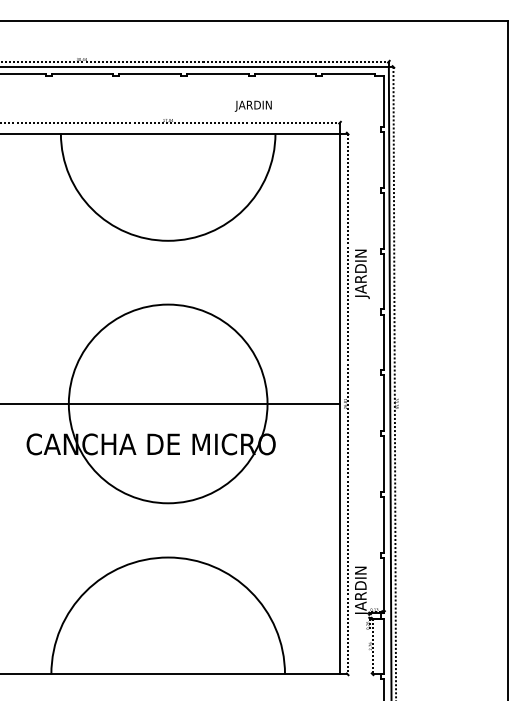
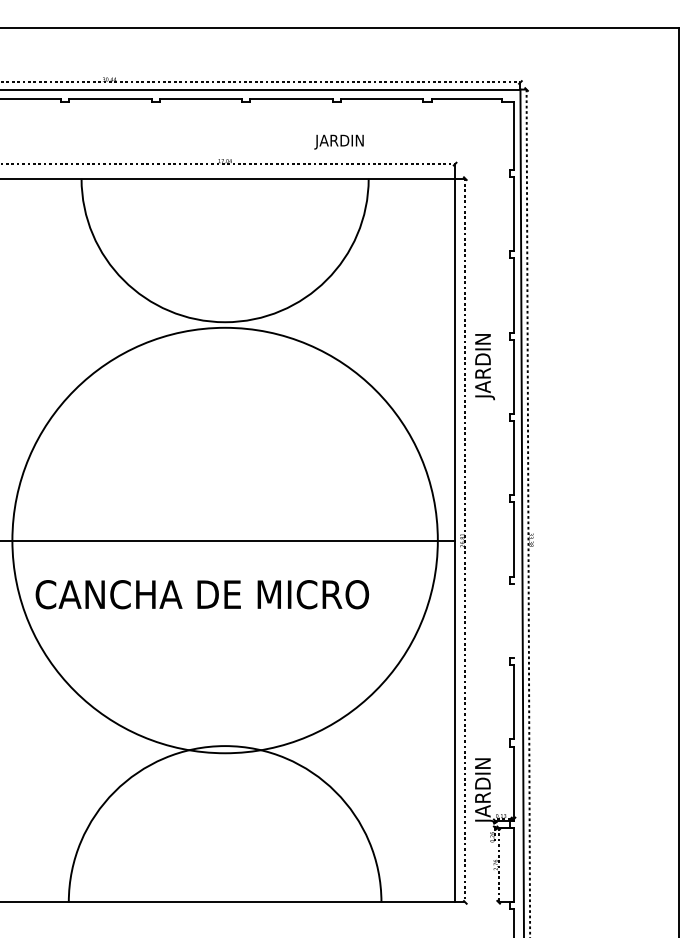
circle: (167, 403) -> (224, 539), size x1.6
line: (384, 463) -> (514, 620), removed

